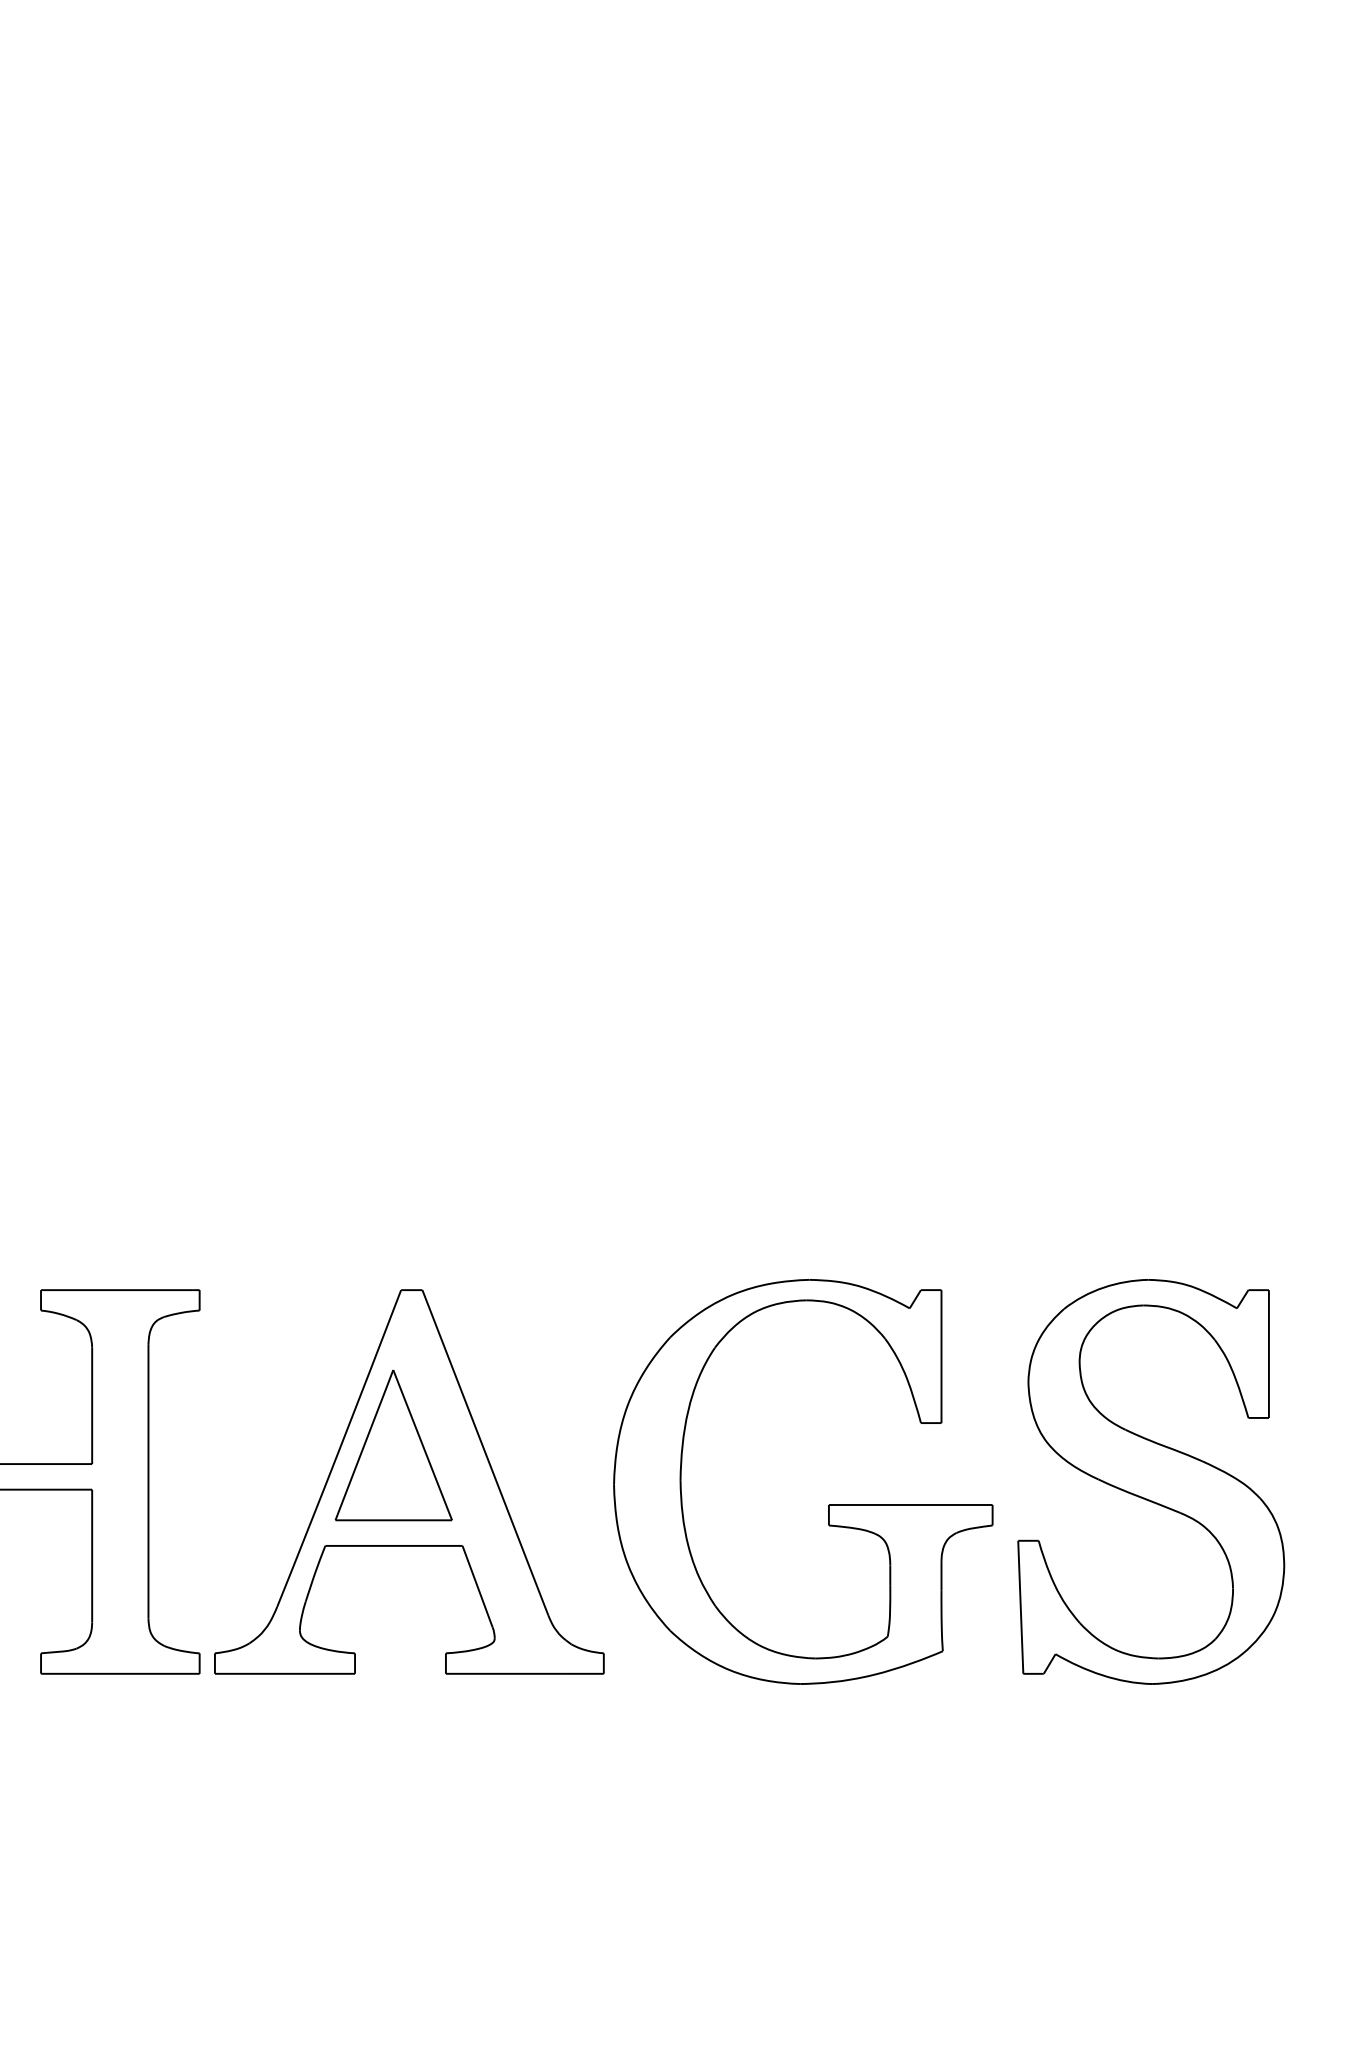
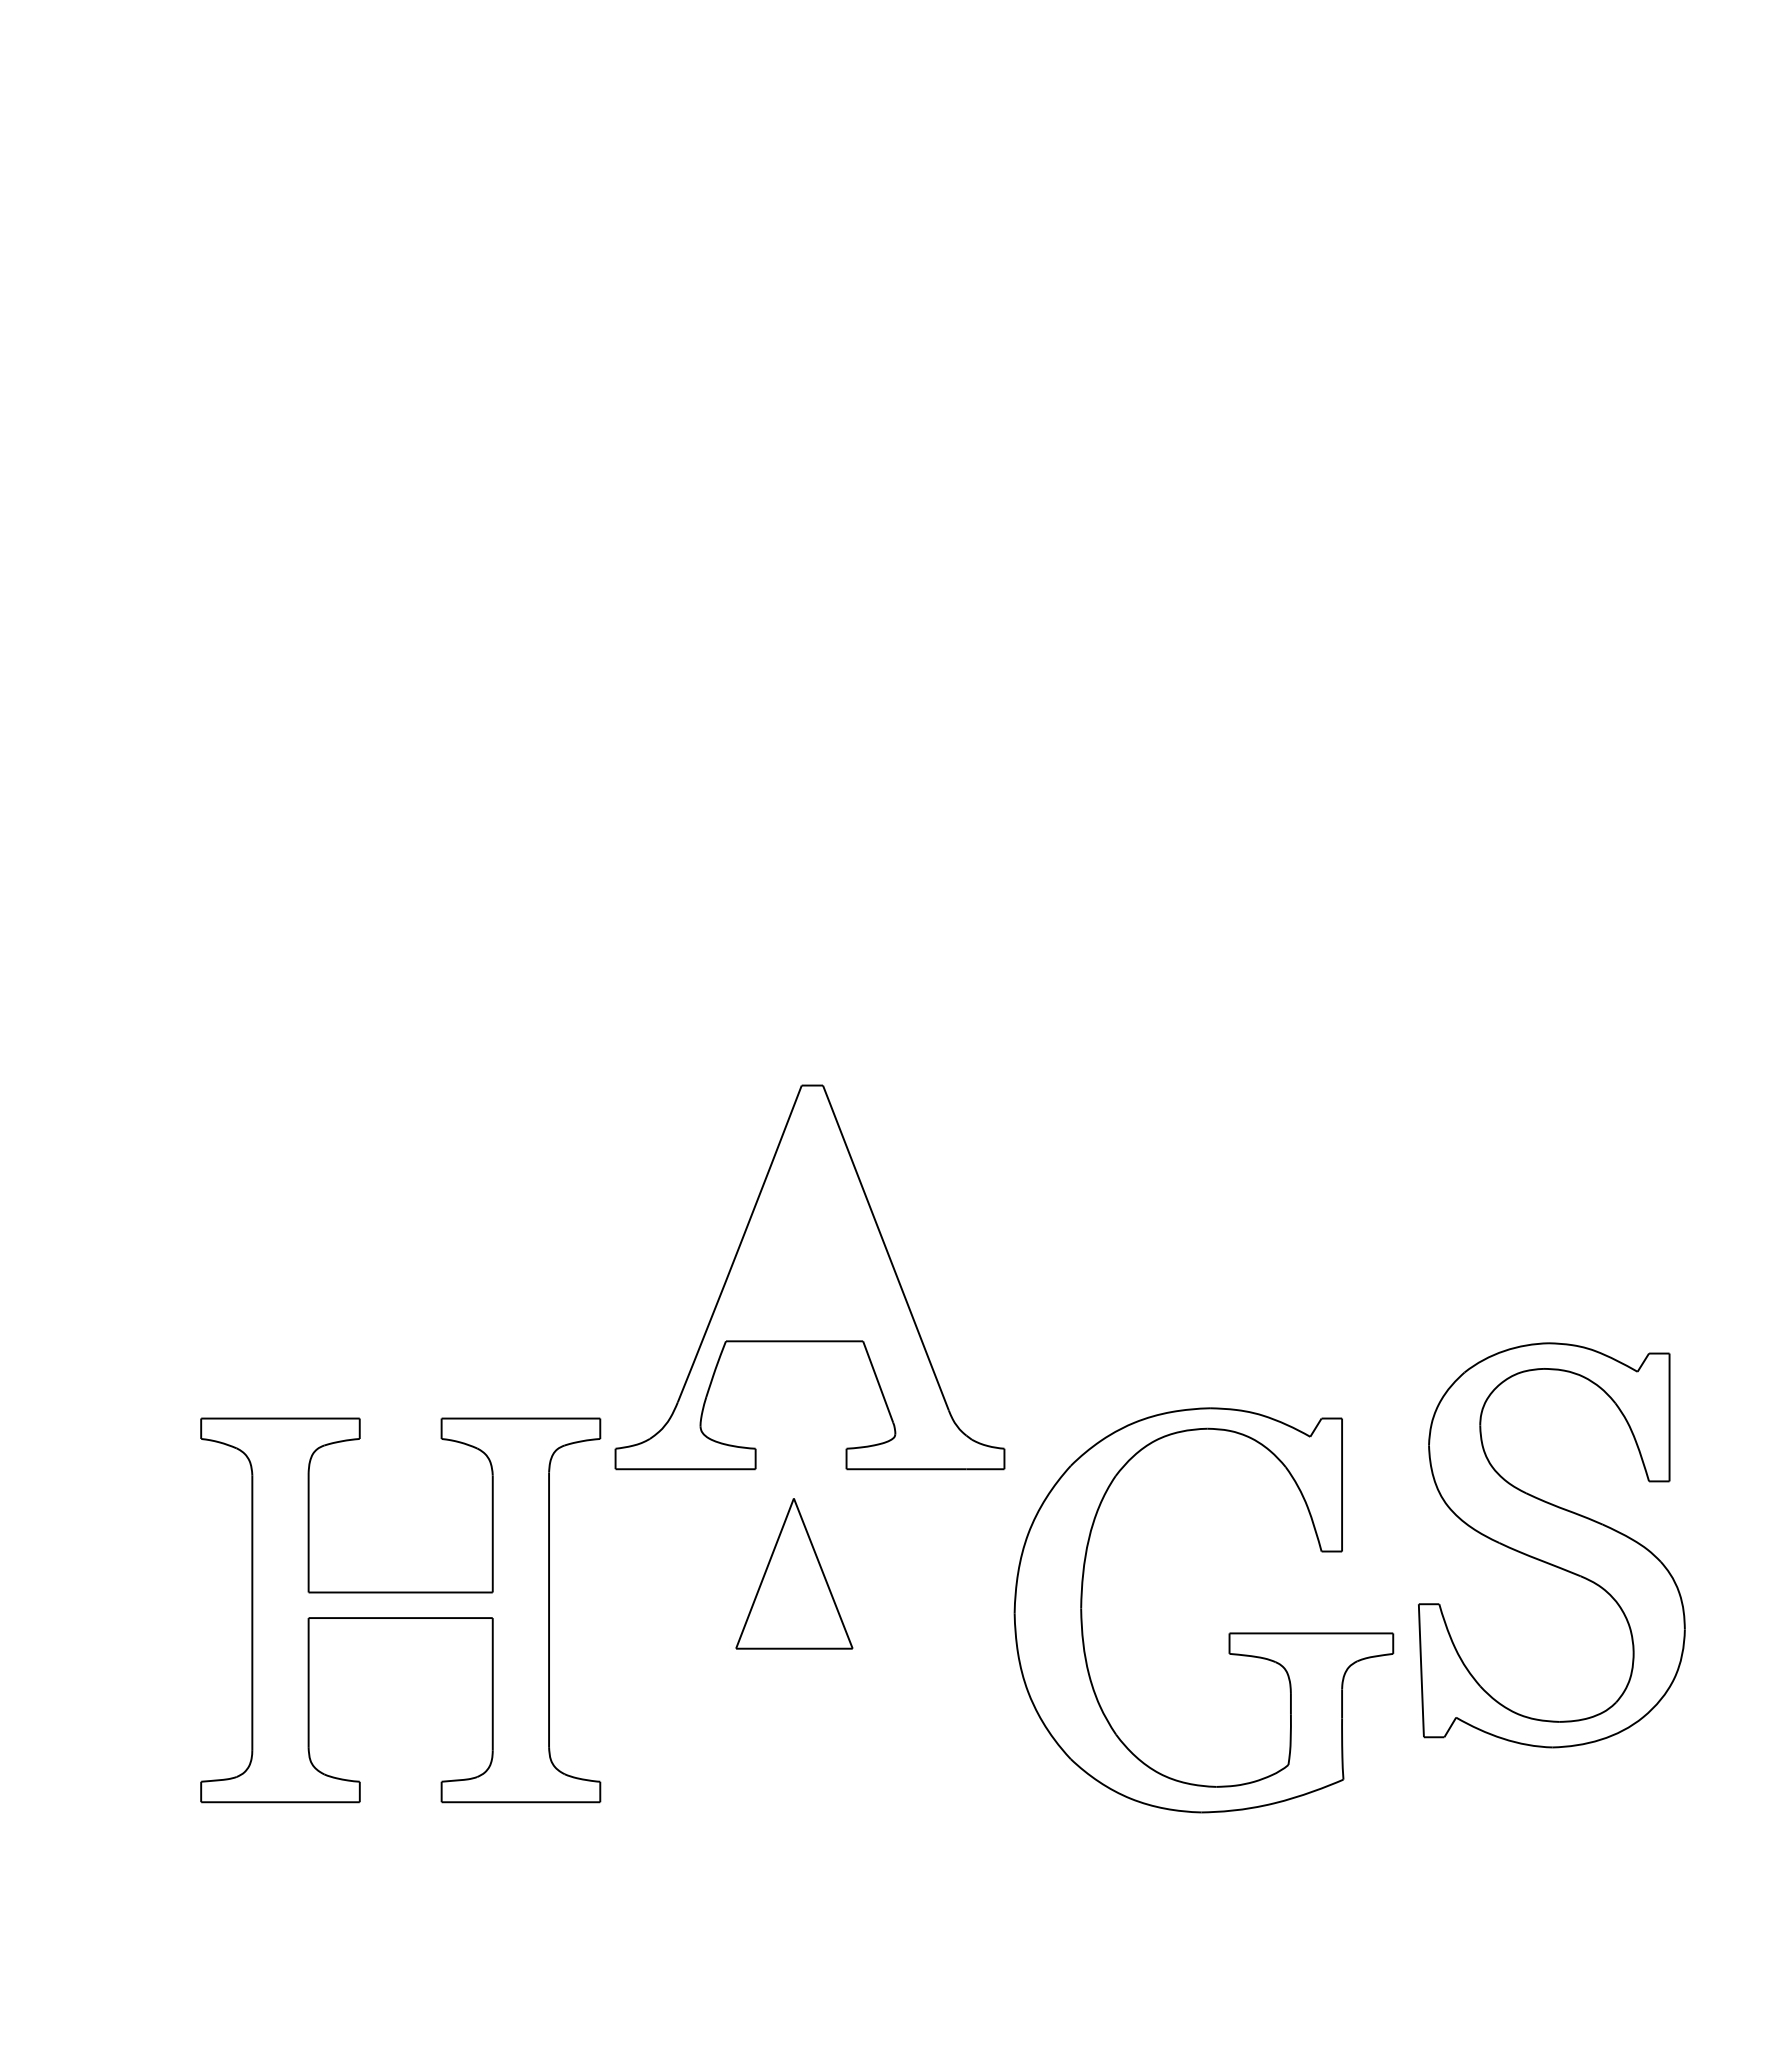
part: (408, 1482) -> (809, 1277), moved
part: (1150, 1482) -> (1551, 1545), moved

